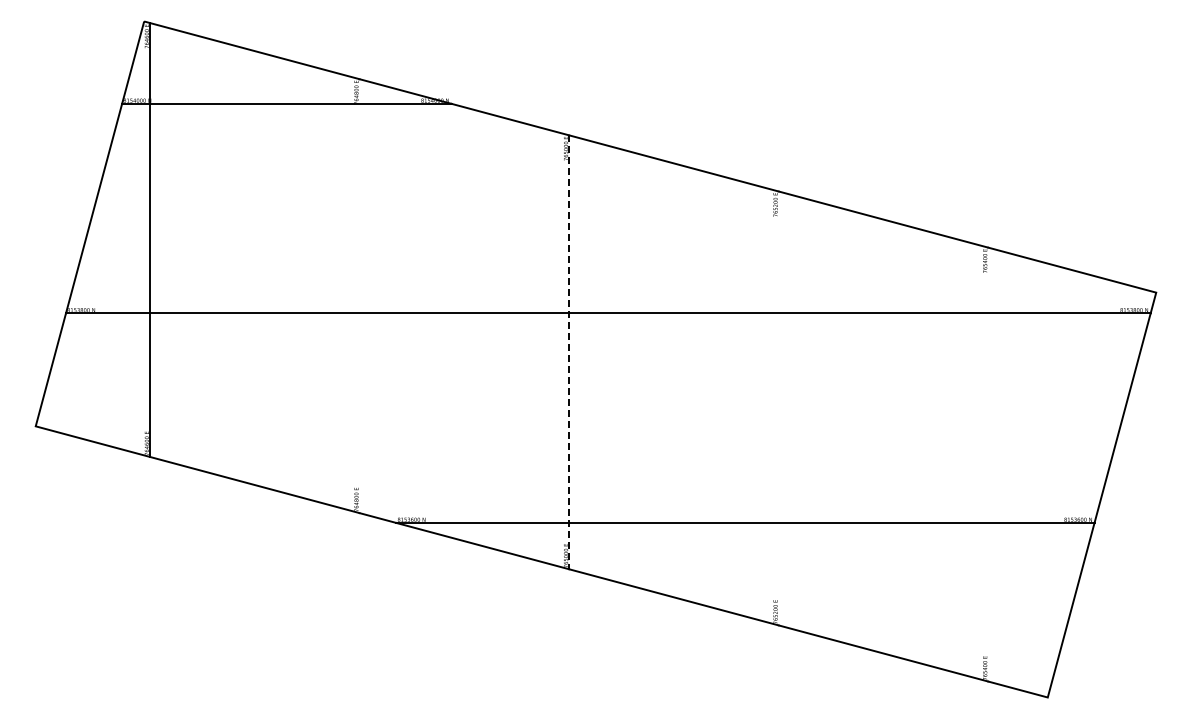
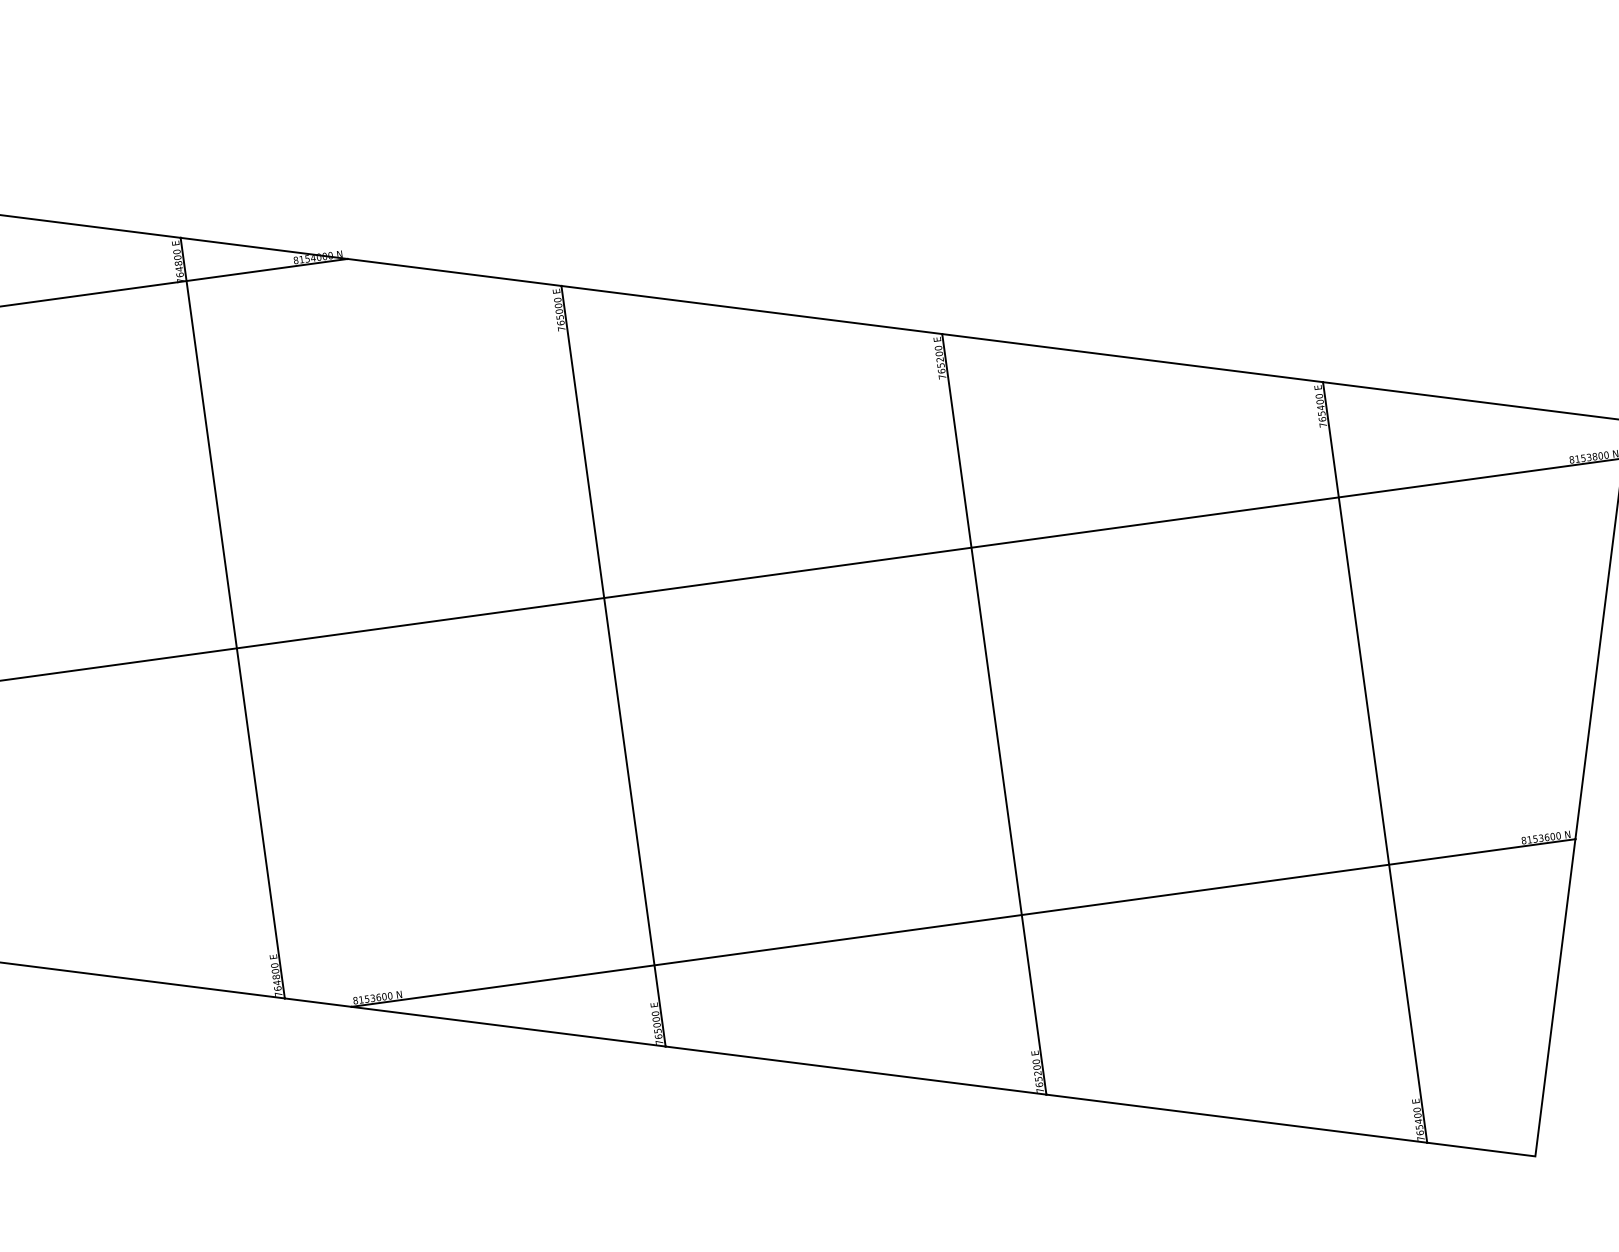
line: (359, 296) -> (232, 618), added
line: (569, 352) -> (614, 666), dashed -> solid
line: (778, 408) -> (993, 714), added
line: (988, 464) -> (1375, 762), added

